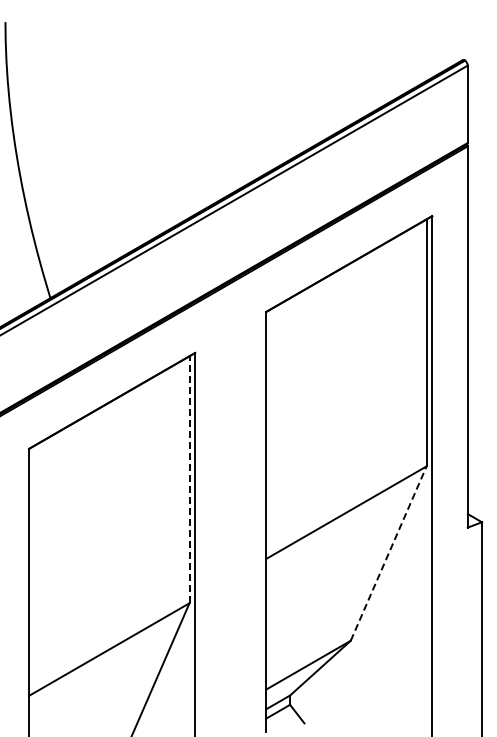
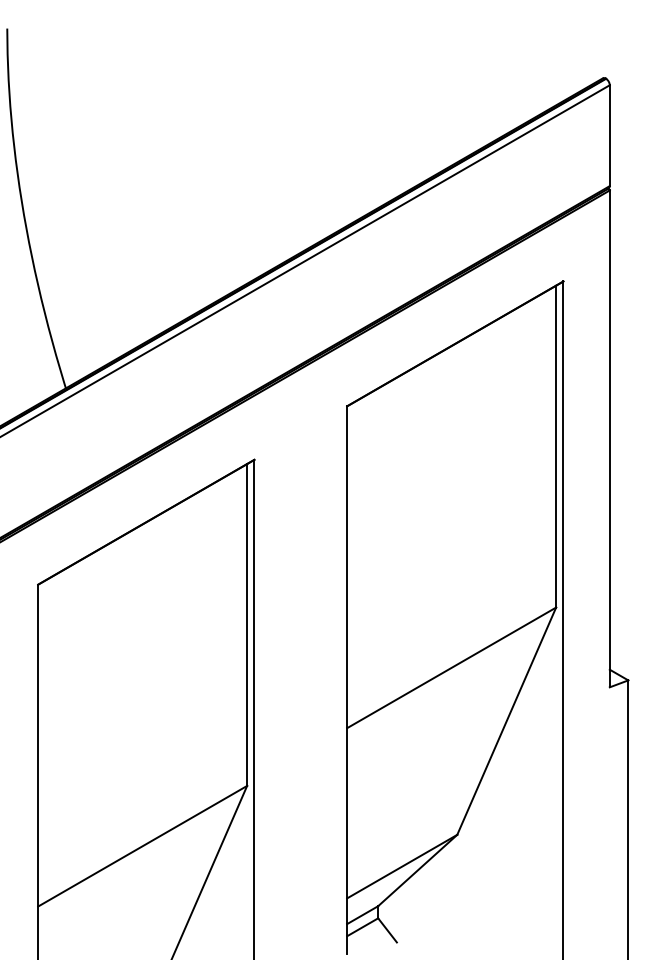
line: (189, 479) -> (247, 624), dashed -> solid
line: (388, 553) -> (506, 721), dashed -> solid

